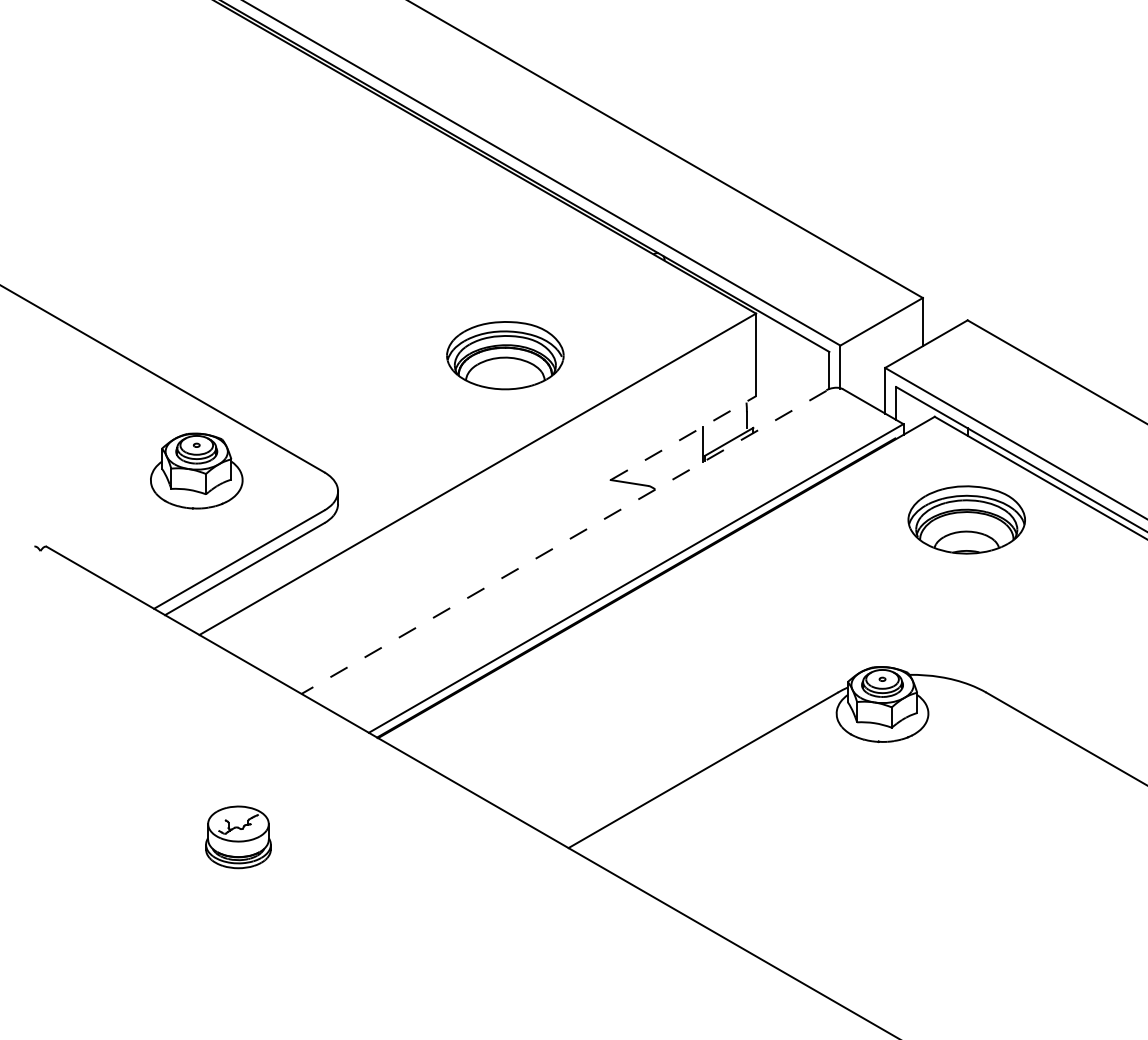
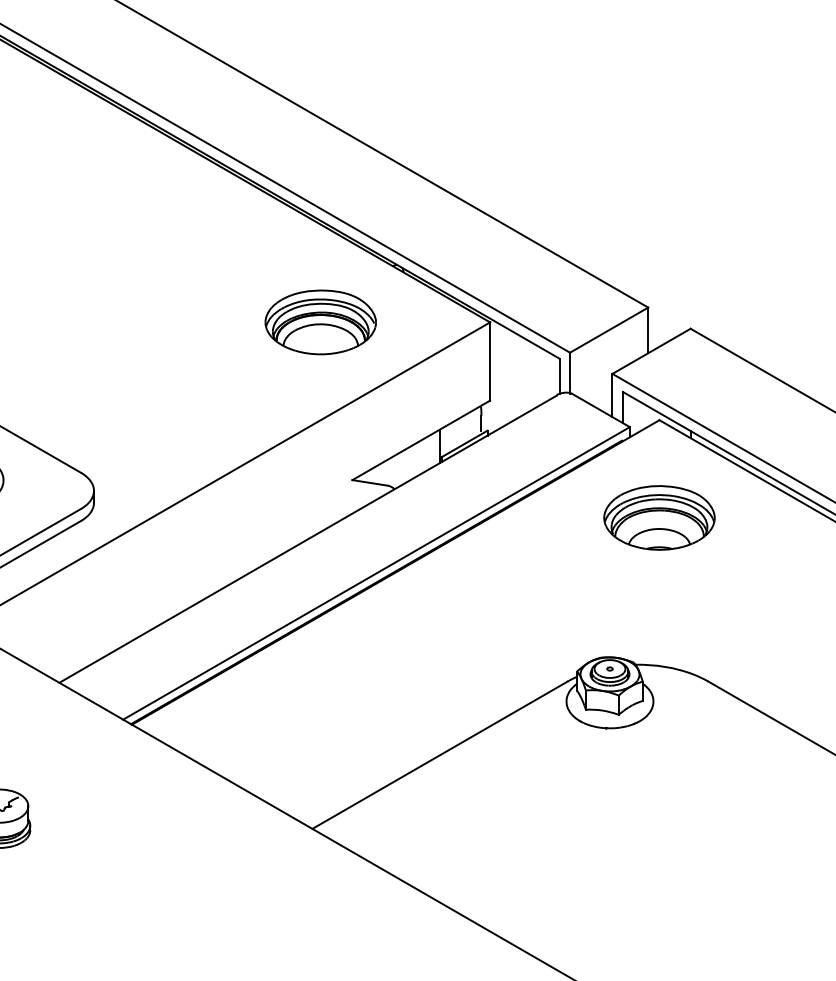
part: (505, 355) -> (320, 322), moved
line: (683, 438) -> (421, 440), dashed -> solid
part: (966, 519) -> (659, 517), moved
line: (563, 542) -> (307, 539), dashed -> solid

